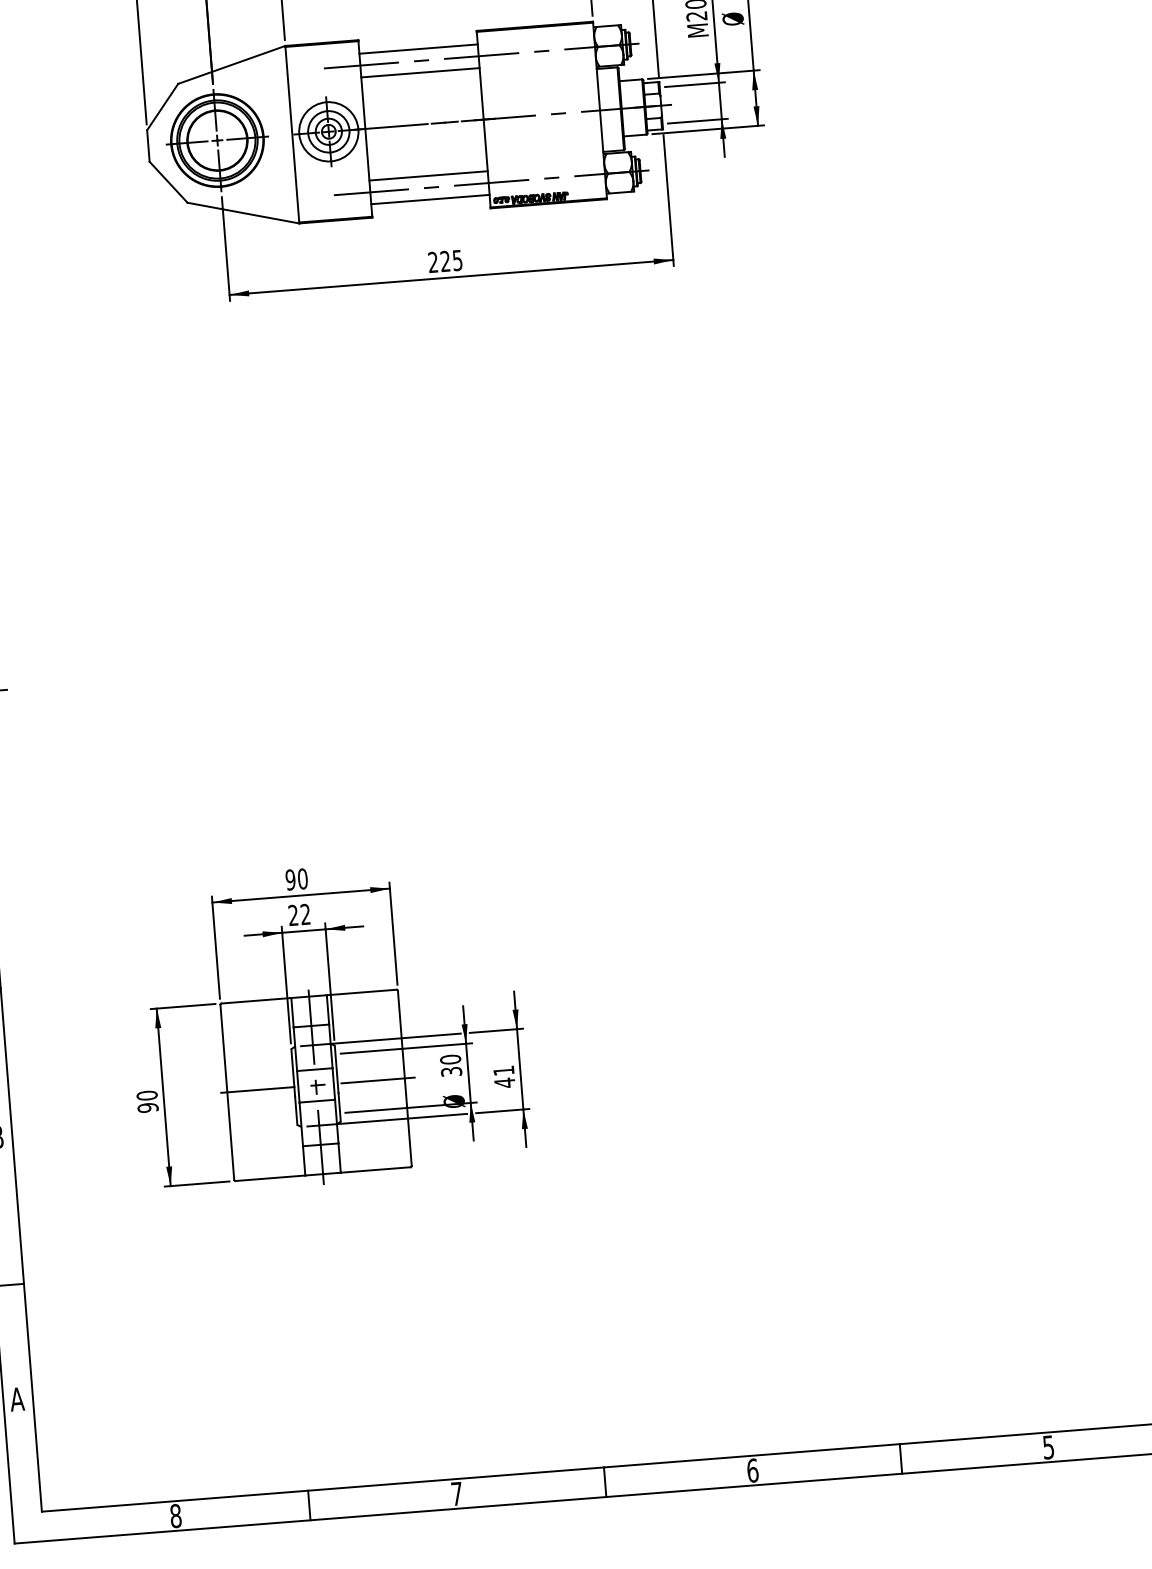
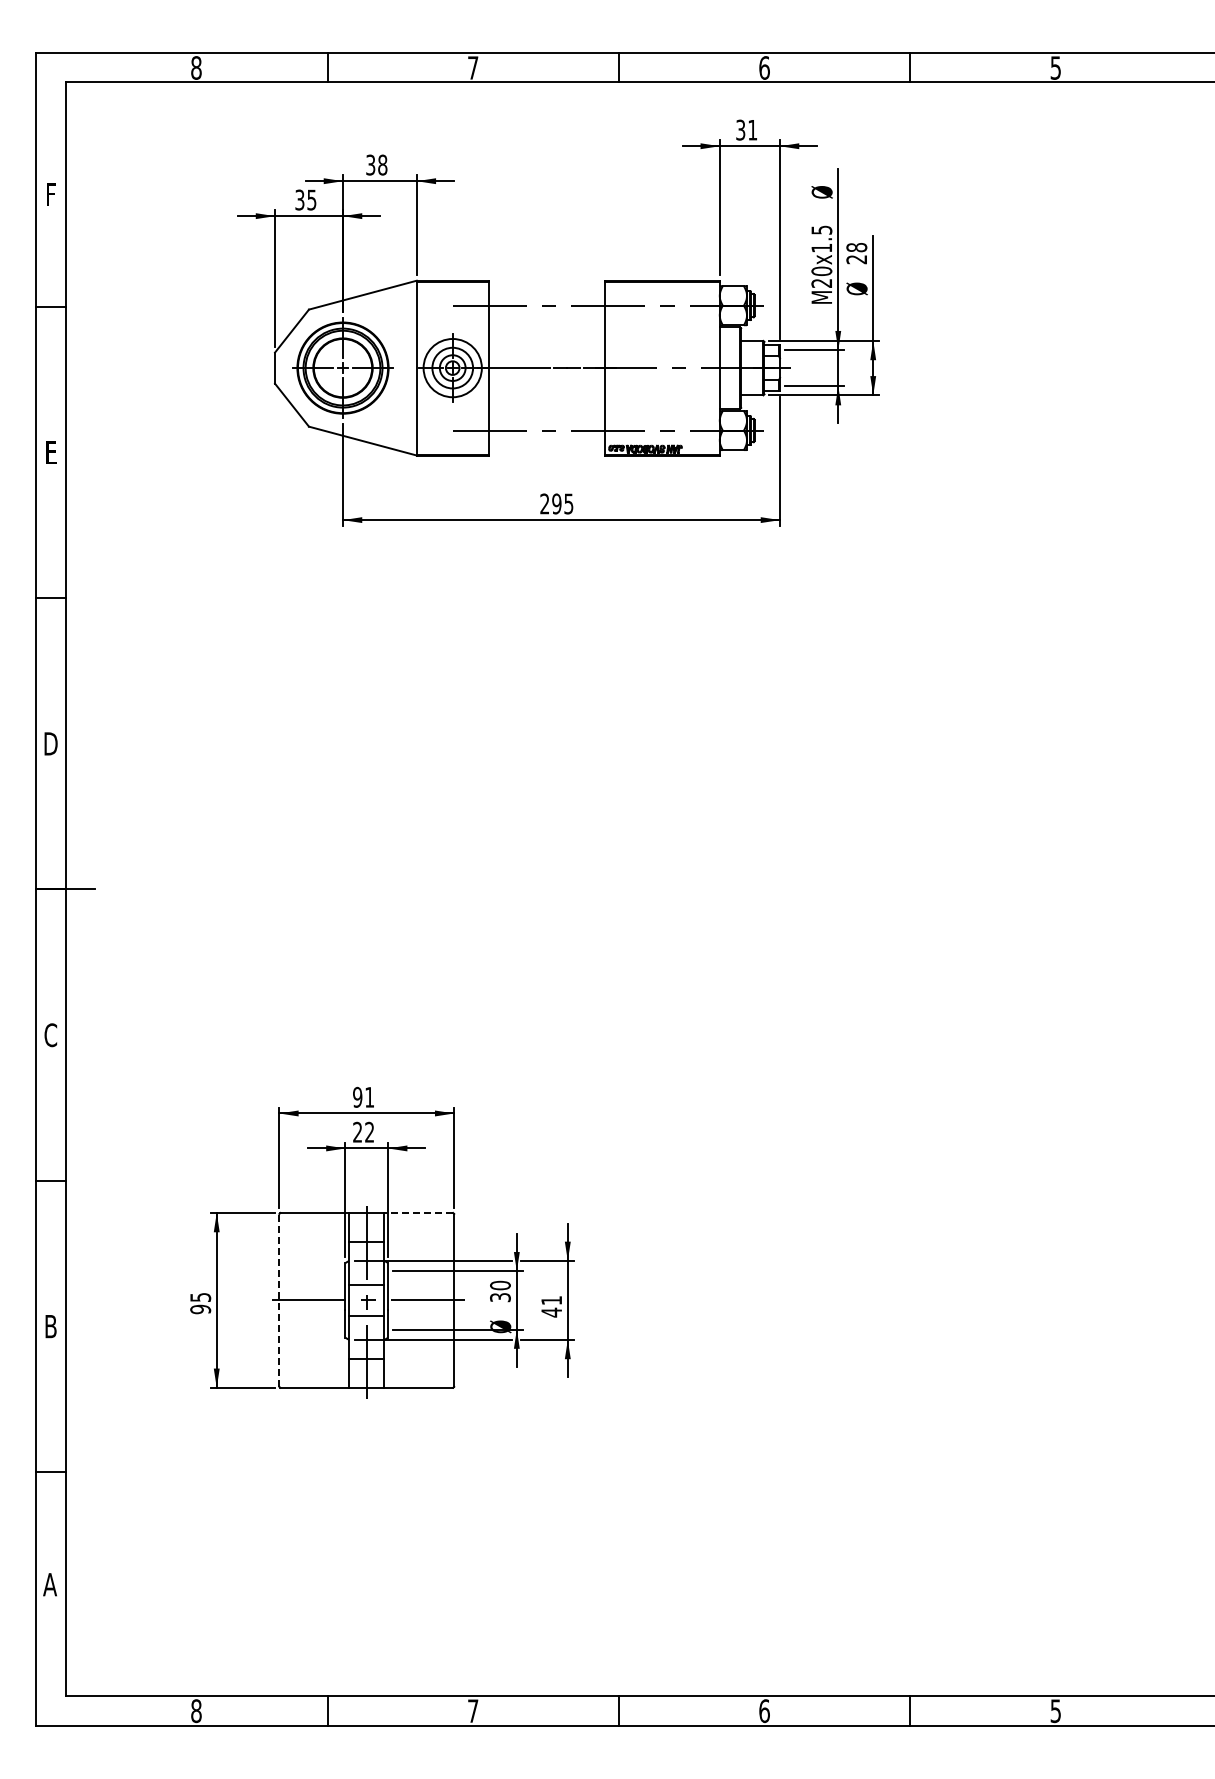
line: (418, 49) -> (546, 294), removed
line: (420, 72) -> (546, 317), removed
line: (428, 175) -> (546, 418), removed
line: (430, 199) -> (546, 442), removed
text: (445, 261) -> (556, 503), 225 -> 295
text: (302, 878) -> (369, 1096), 90 -> 91
line: (361, 991) -> (418, 1212), solid -> dashed
line: (227, 1091) -> (279, 1299), solid -> dashed
text: (146, 1095) -> (200, 1297), 90 -> 95

